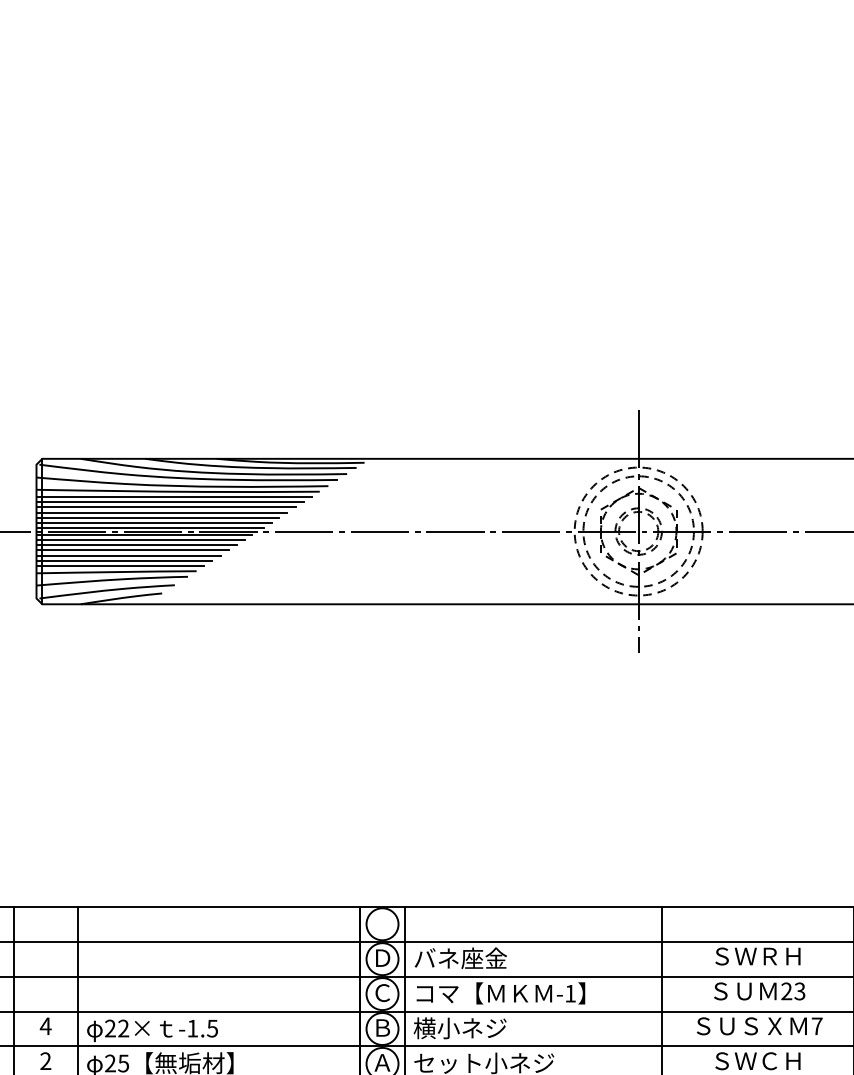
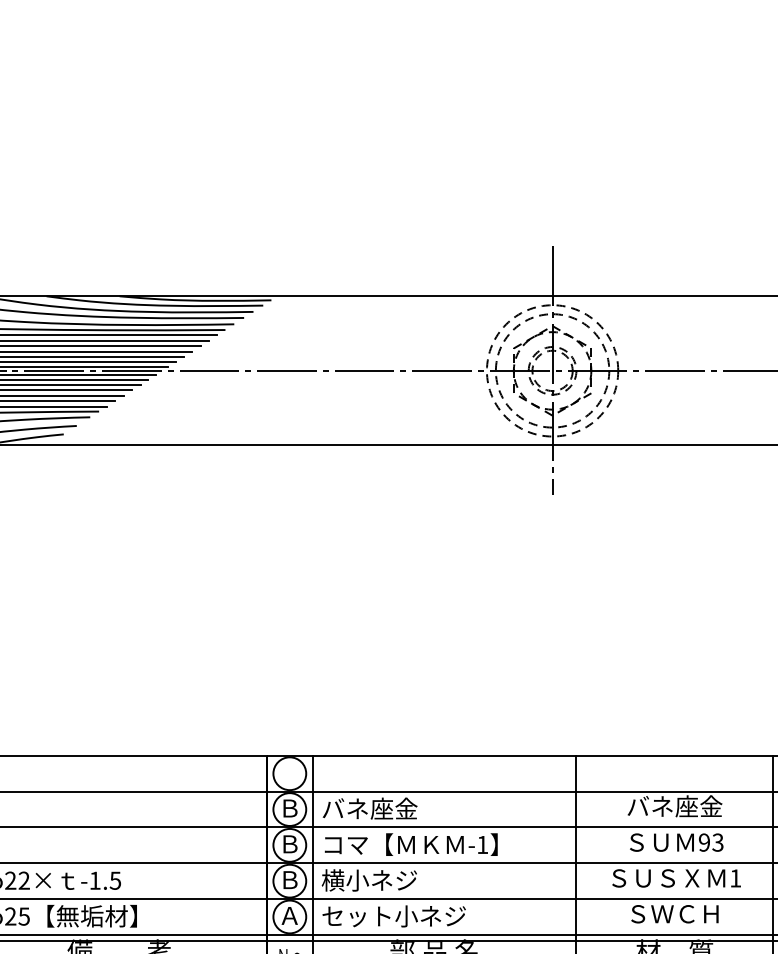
text: (757, 955) -> (674, 805), ＳＷＲＨ -> バネ座金
text: (383, 957) -> (290, 807), Ｄ -> Ｂ
text: (786, 991) -> (704, 842), 23 -> 93
text: (382, 993) -> (289, 844), Ｃ -> Ｂ
text: (816, 1026) -> (734, 878), 7 -> 1

